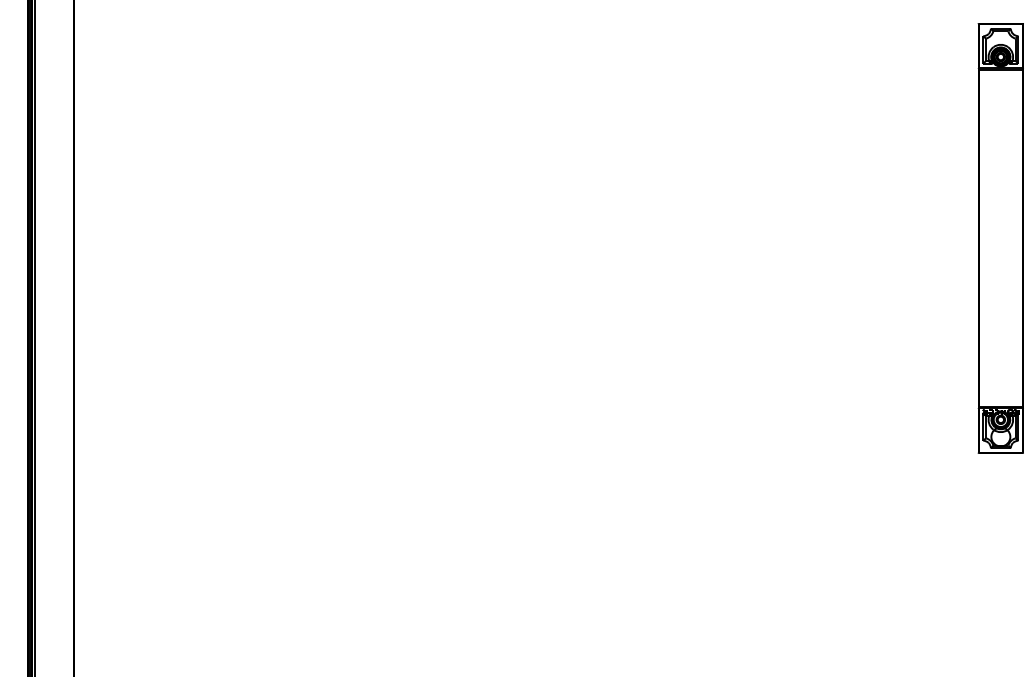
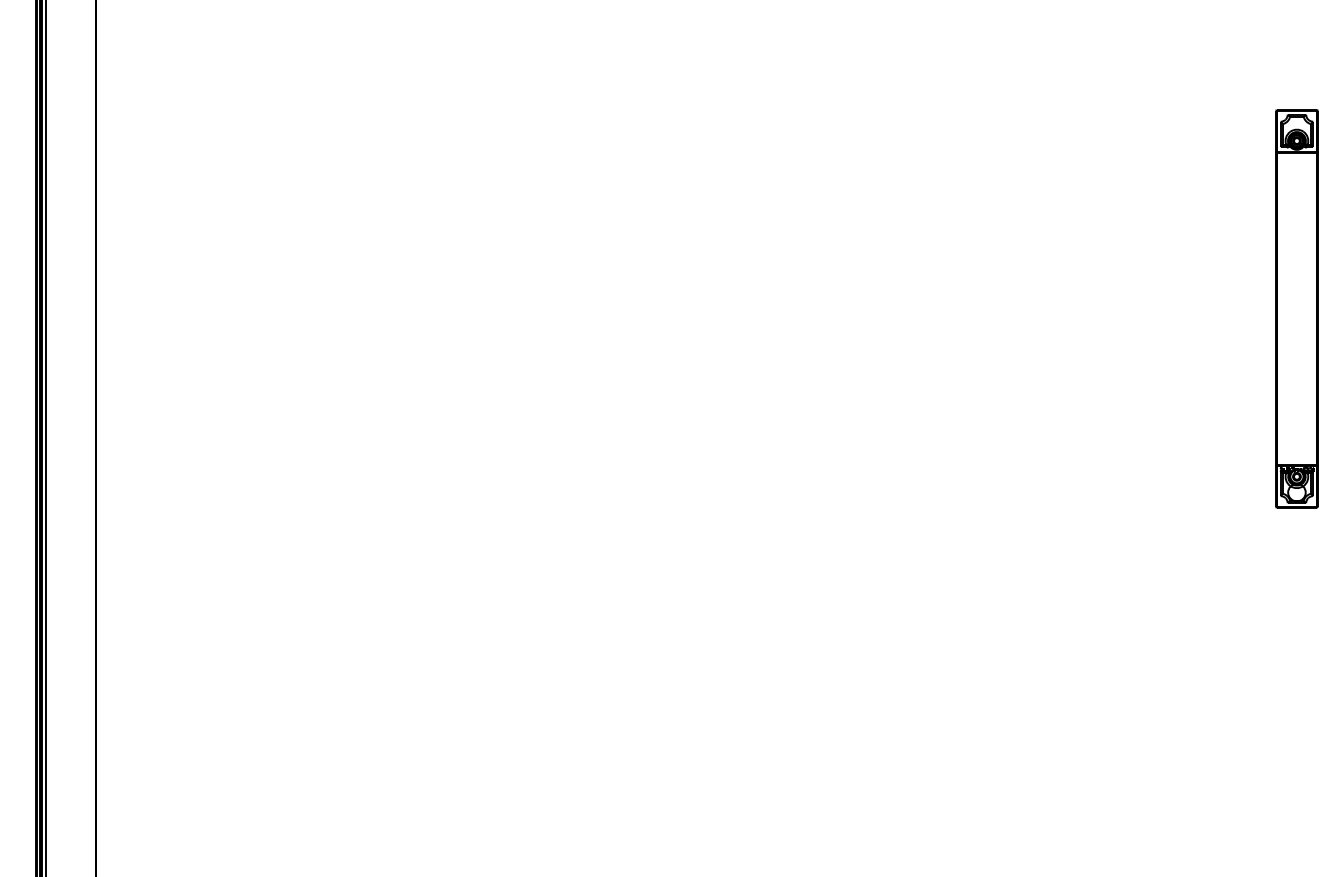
part: (1000, 238) -> (1296, 308), size x0.71

